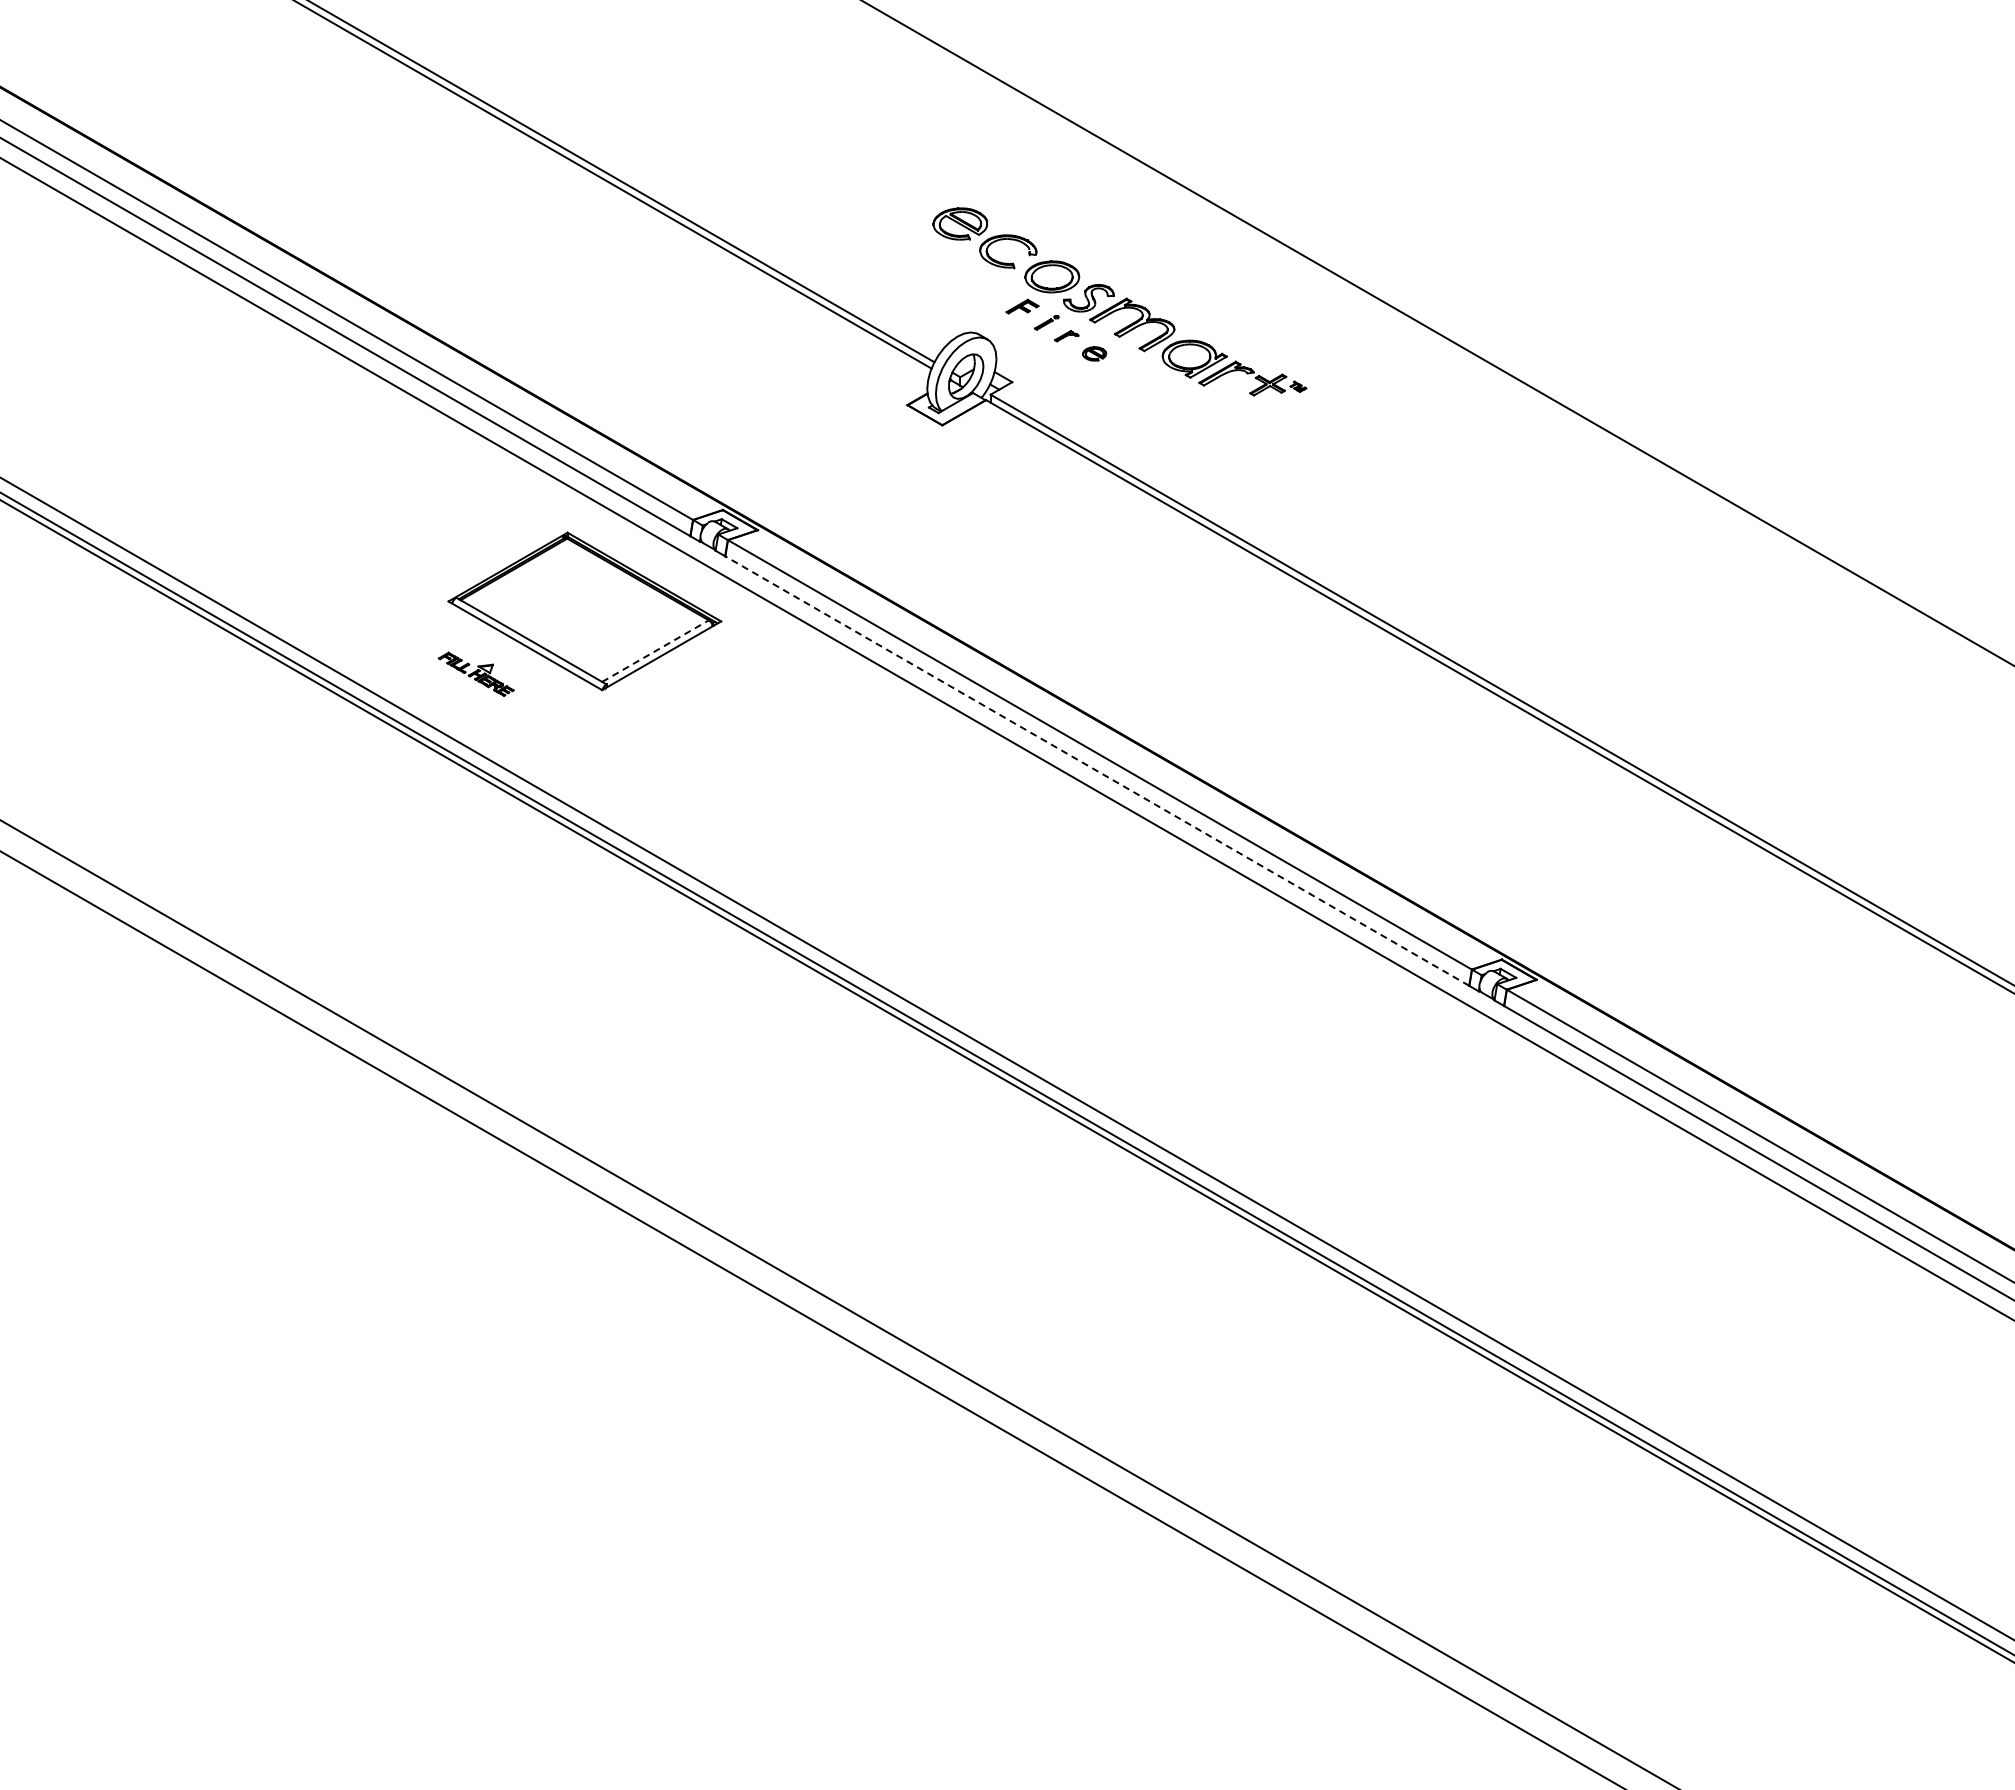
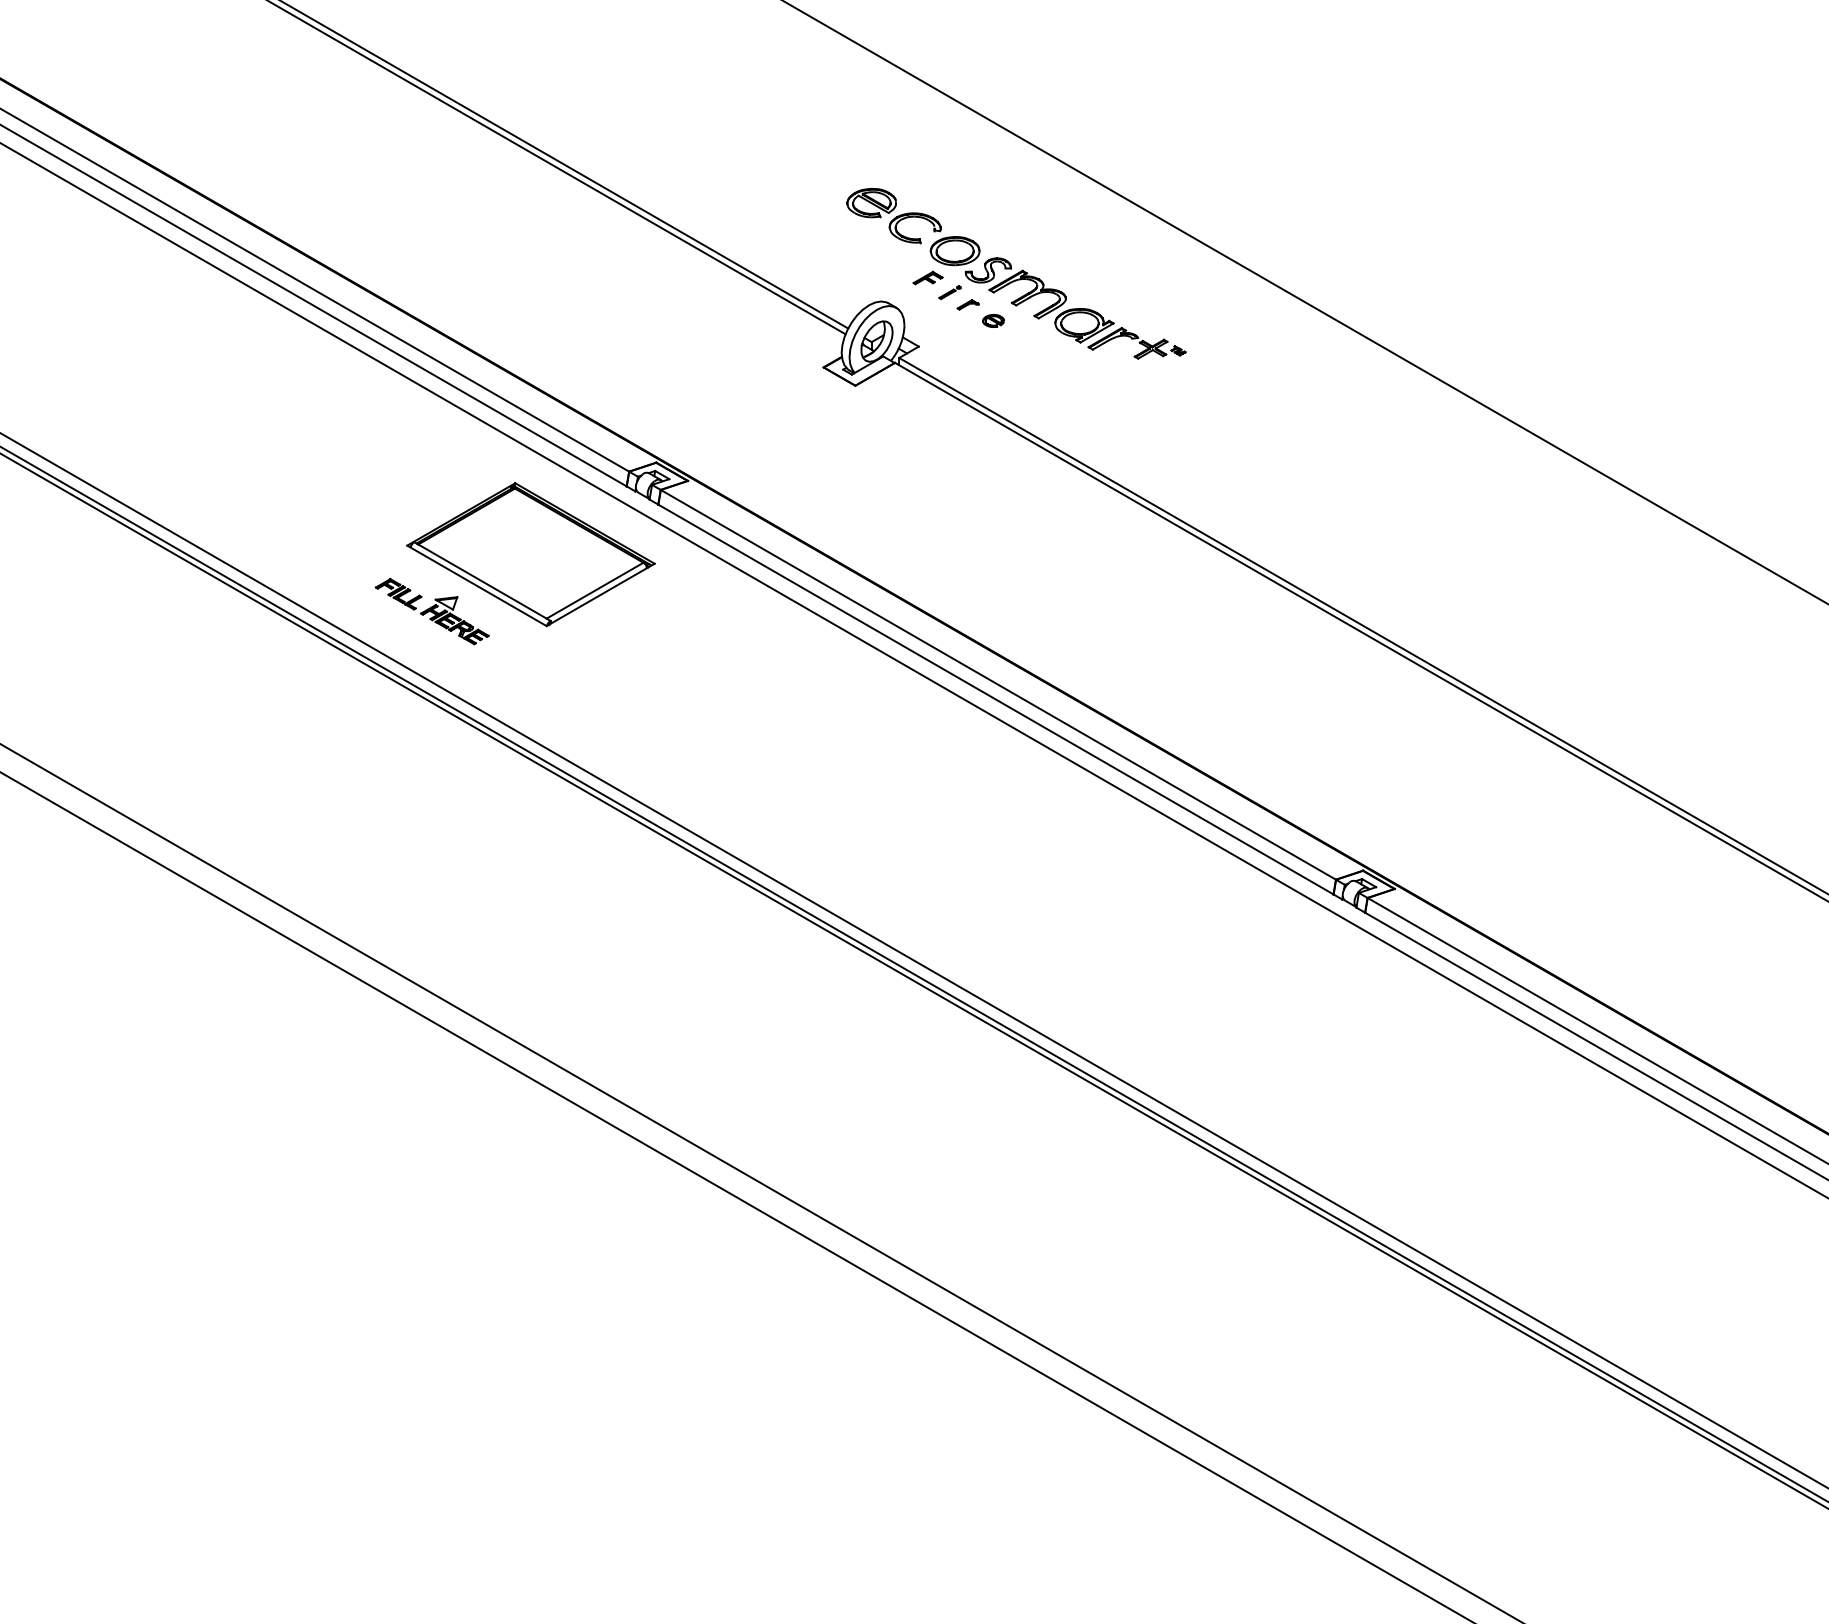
line: (655, 651) -> (595, 591), dashed -> solid
part: (476, 674) -> (432, 611), size x1.67
line: (1096, 770) -> (995, 699), dashed -> solid

